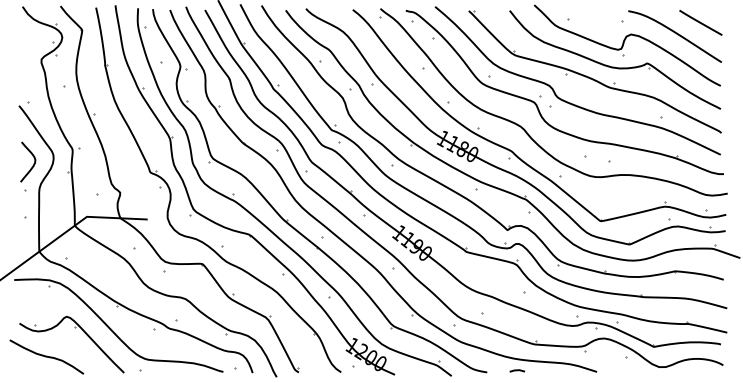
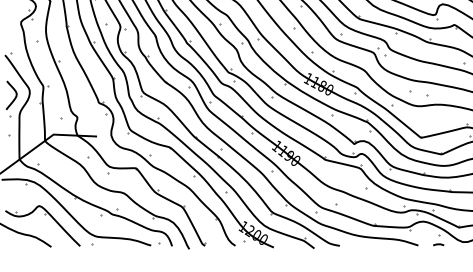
line: (516, 370) -> (438, 244), moved

